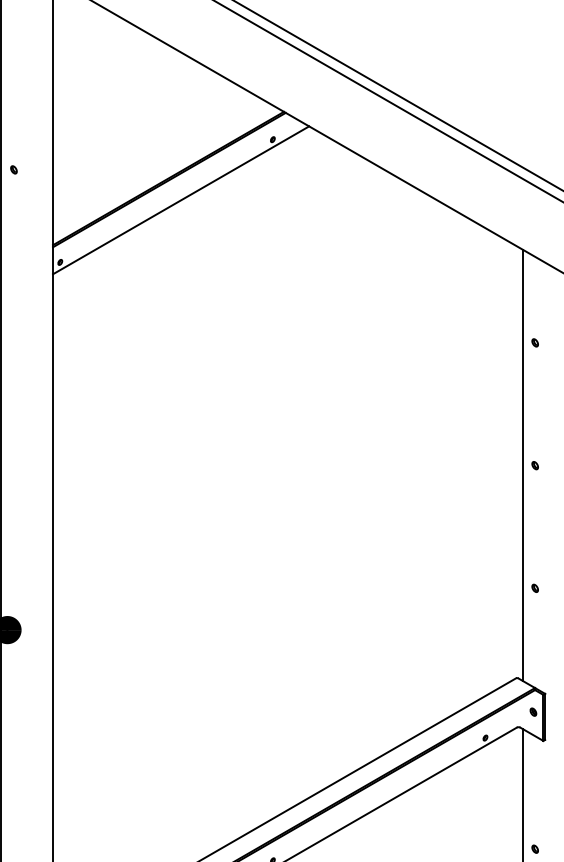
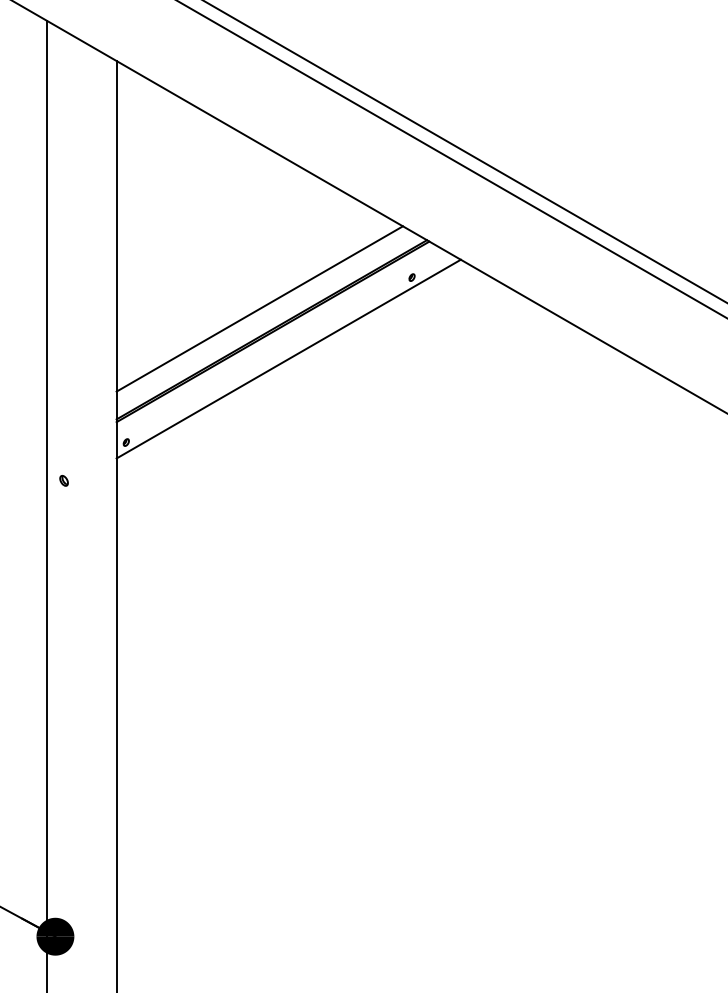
line: (159, 162) -> (259, 308), added
part: (13, 169) -> (63, 480), moved

